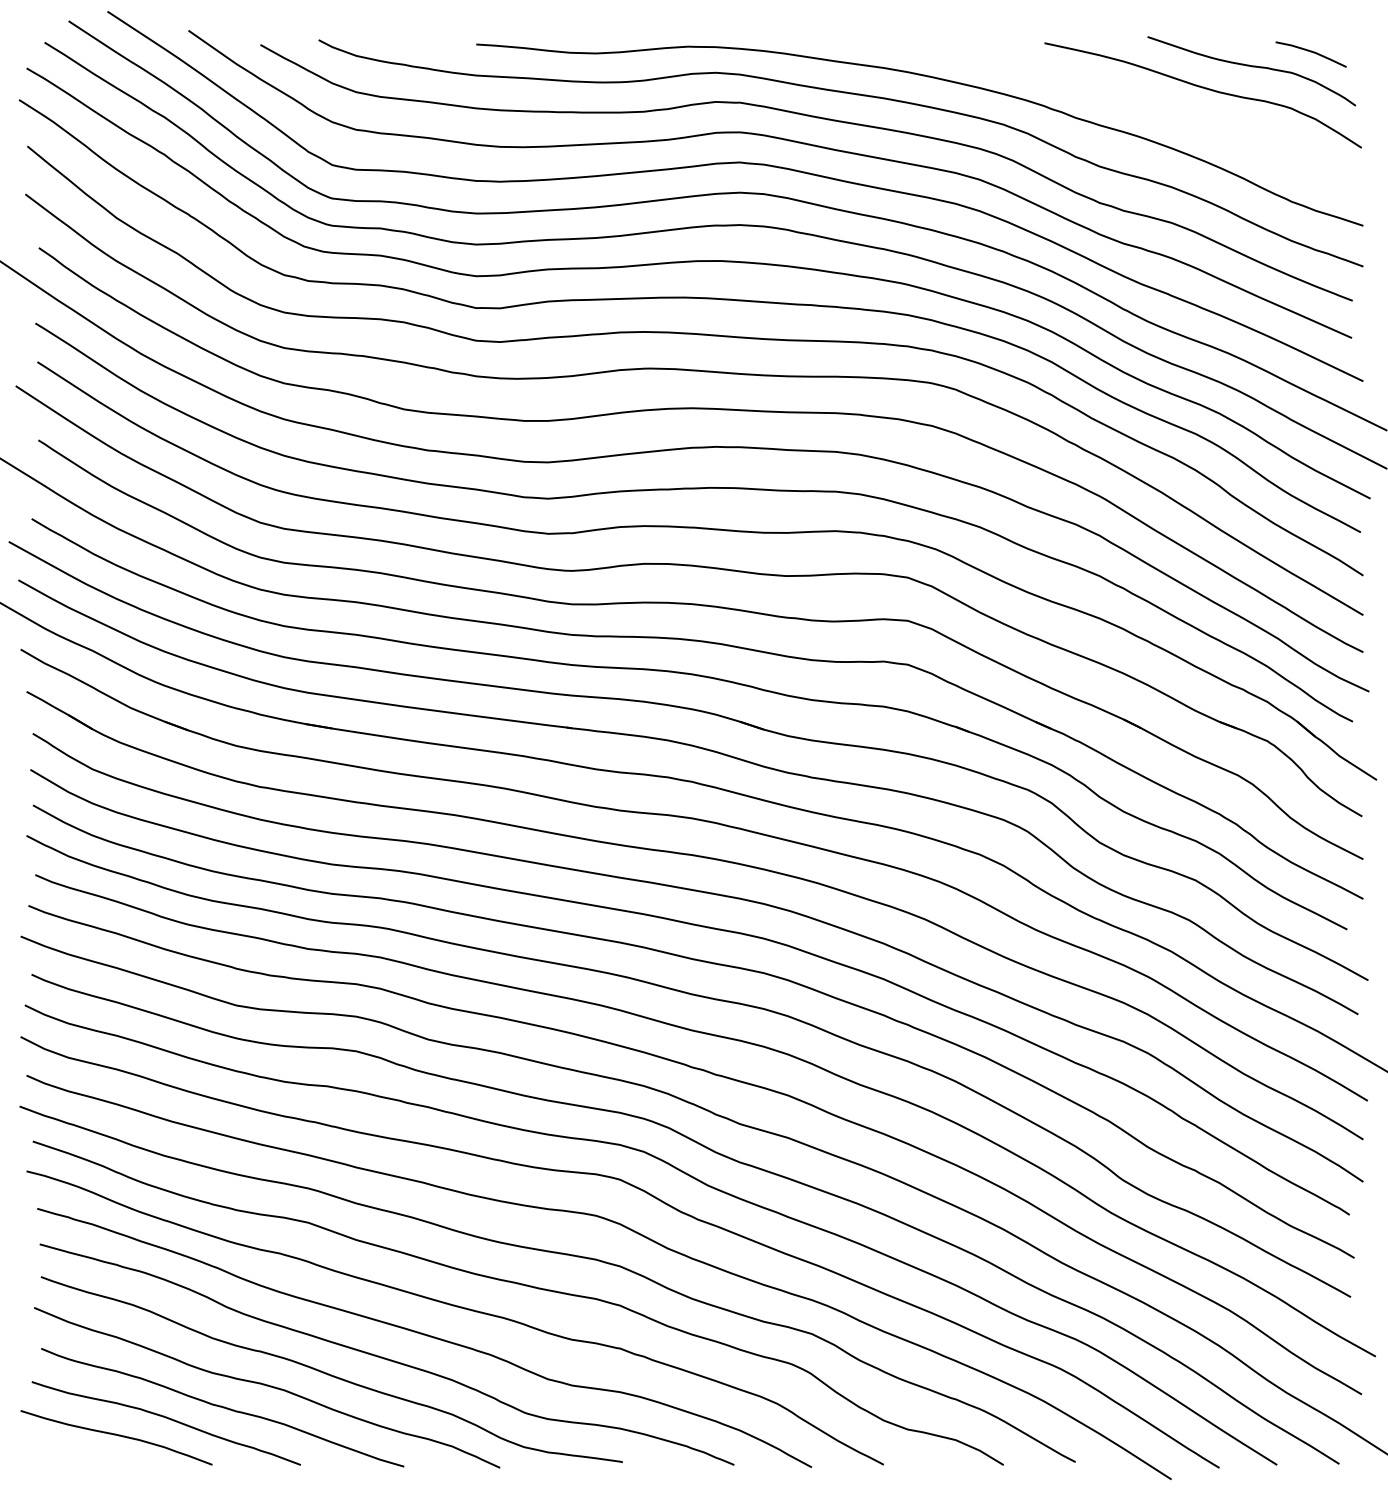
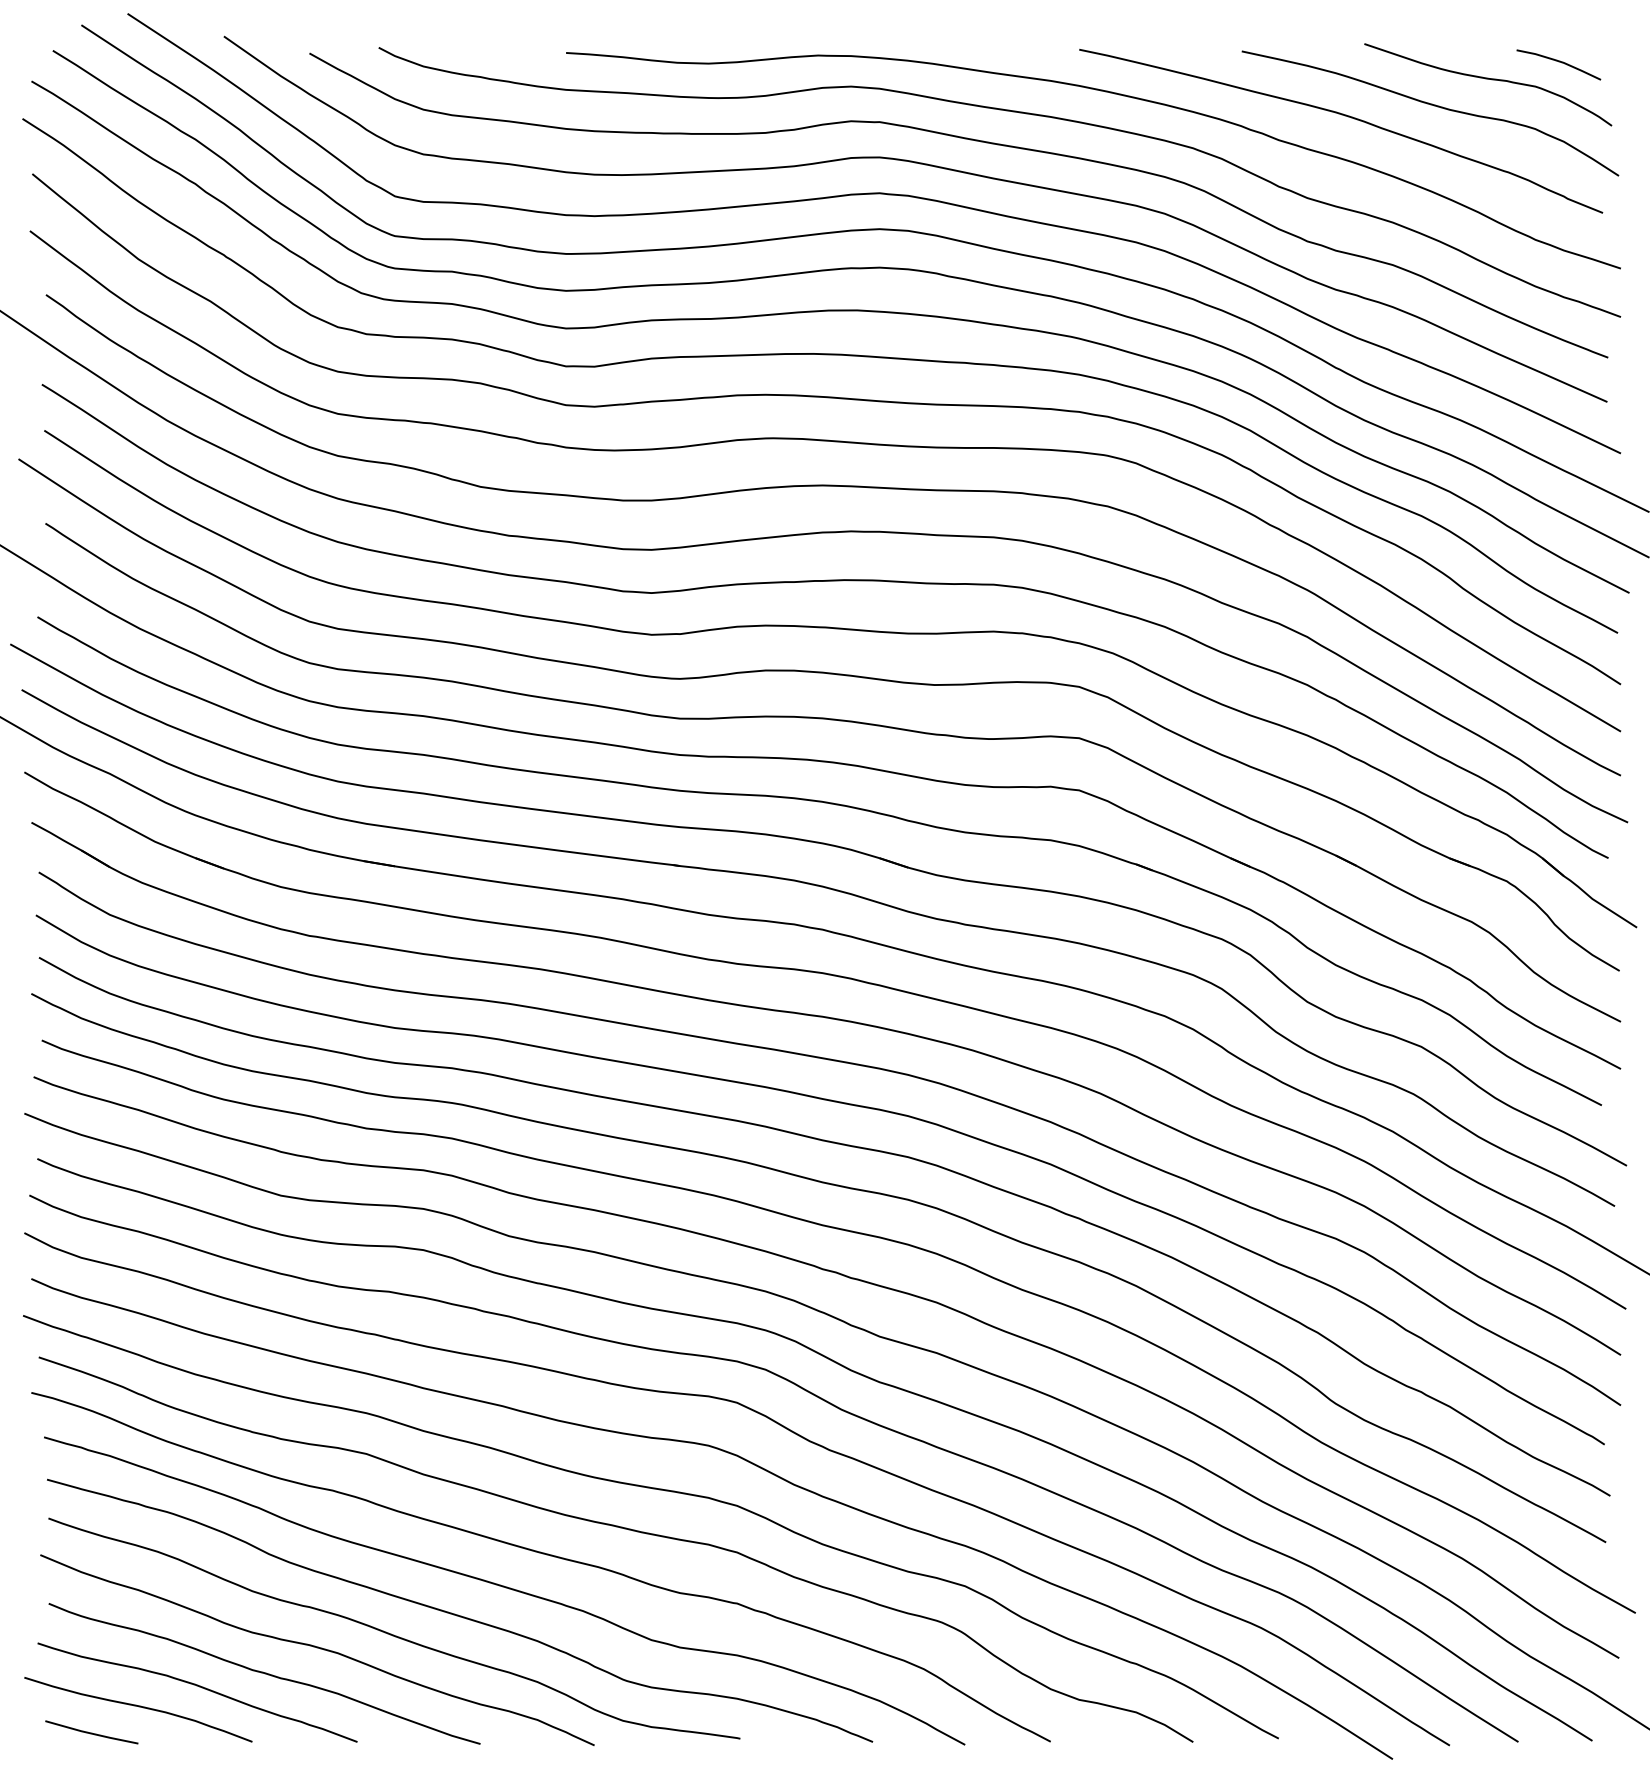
curve: (1131, 97) -> (1345, 116), added
line: (77, 1456) -> (91, 1732), added

